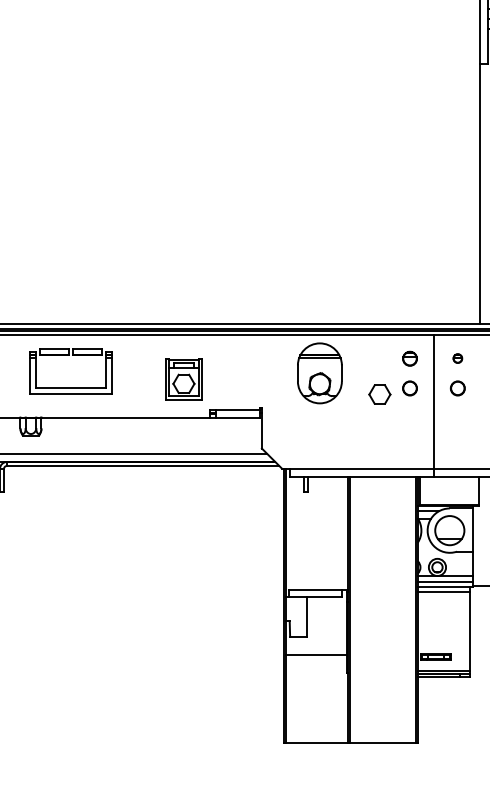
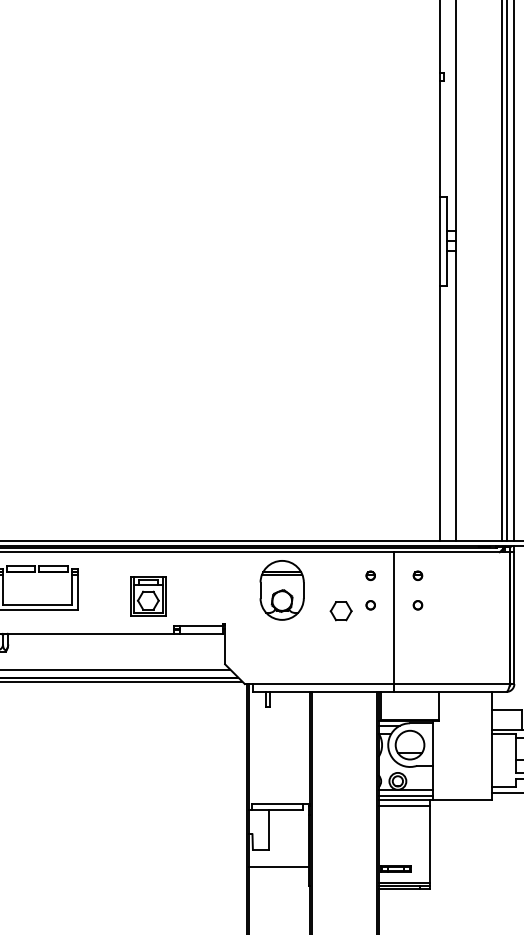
part: (409, 358) -> (370, 575), size x0.62
part: (409, 388) -> (370, 605), size x0.62
part: (457, 388) -> (417, 605), size x0.62

